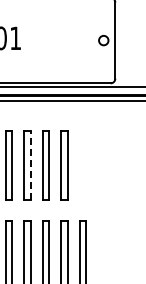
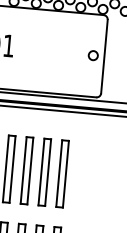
line: (30, 165) -> (12, 169), dashed -> solid
part: (82, 165) -> (62, 174), added

